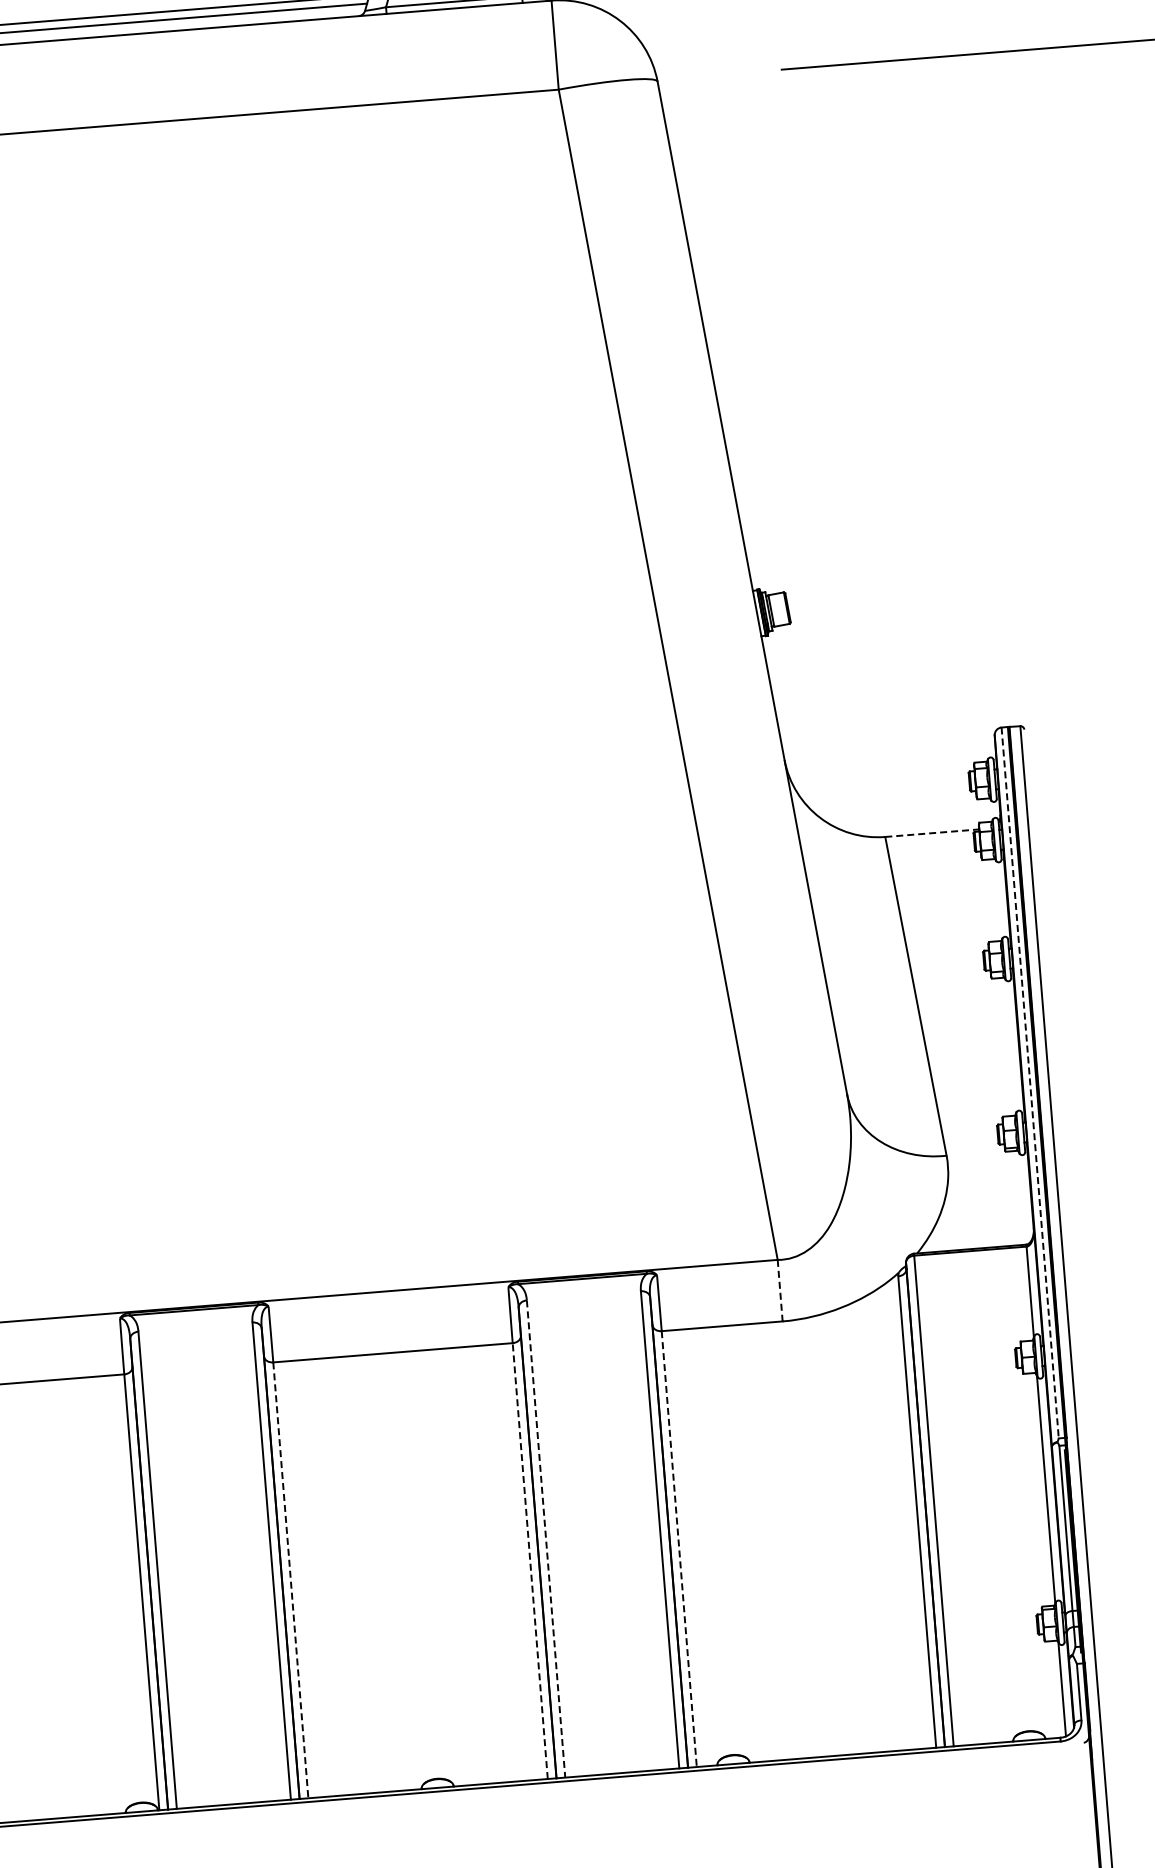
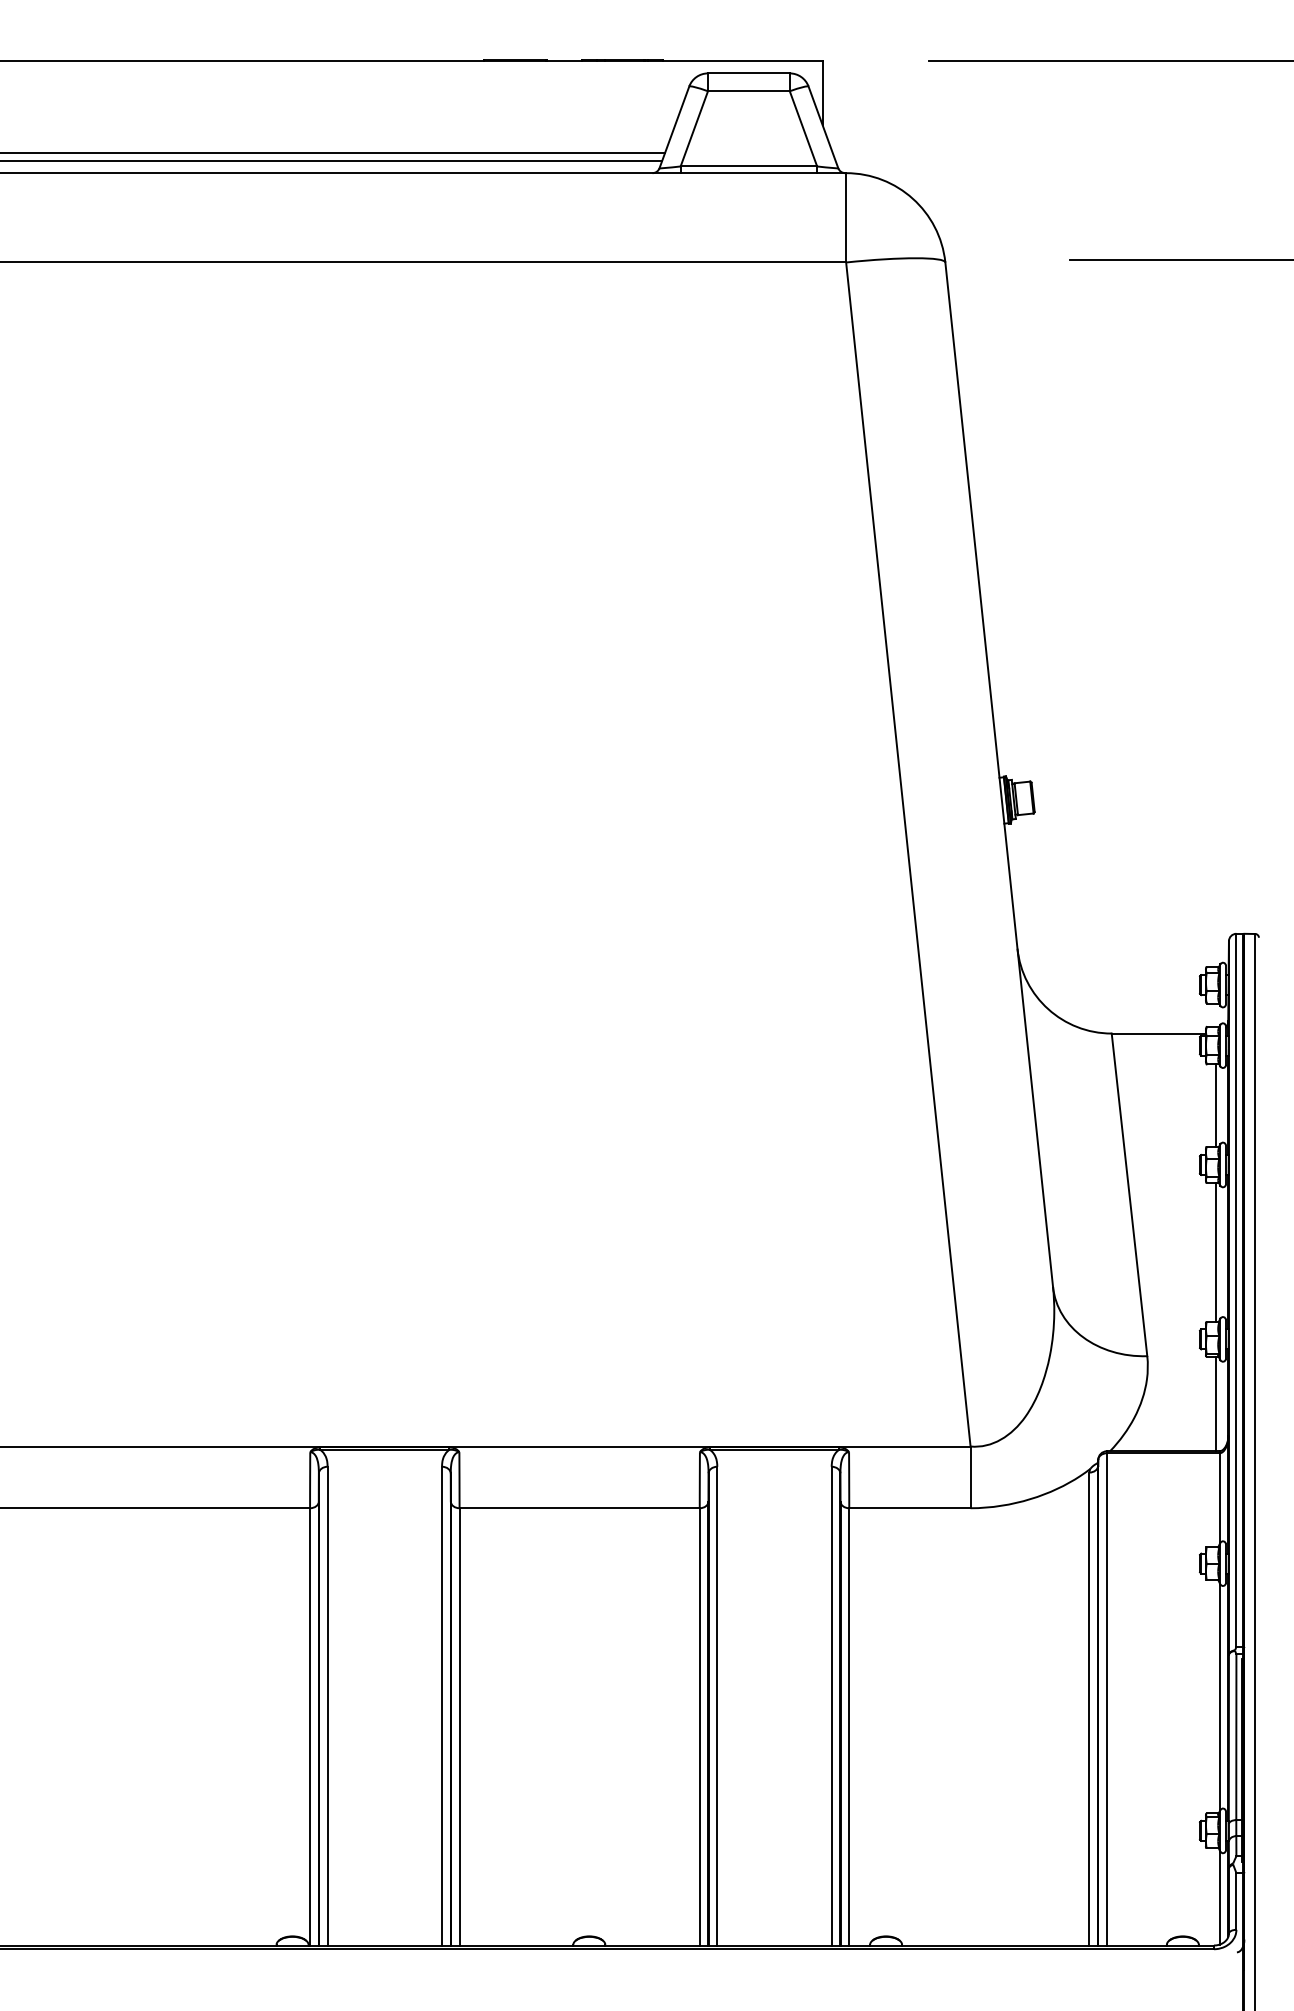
line: (932, 833) -> (1159, 1033), dashed -> solid
line: (994, 900) -> (1215, 1105), added
line: (1006, 1046) -> (1215, 1252), added
line: (1030, 1083) -> (1236, 1290), dashed -> solid
line: (1018, 1198) -> (1215, 1404), added
line: (780, 1290) -> (970, 1477), dashed -> solid
line: (546, 1539) -> (717, 1706), dashed -> solid
line: (679, 1548) -> (849, 1726), dashed -> solid
line: (529, 1560) -> (699, 1726), dashed -> solid
line: (290, 1579) -> (459, 1726), dashed -> solid

